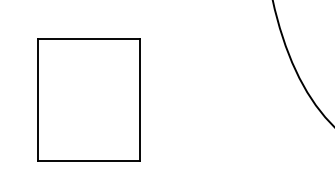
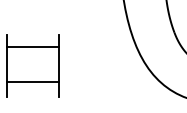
line: (88, 38) -> (32, 46), moved
line: (88, 161) -> (32, 82), moved

